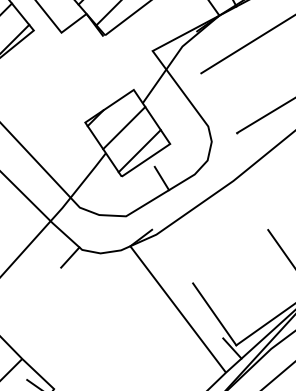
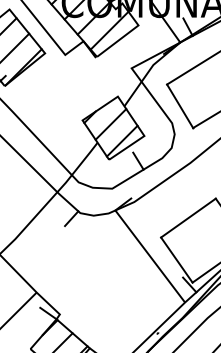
line: (219, 103) -> (180, 106), added
line: (230, 255) -> (188, 217), added

